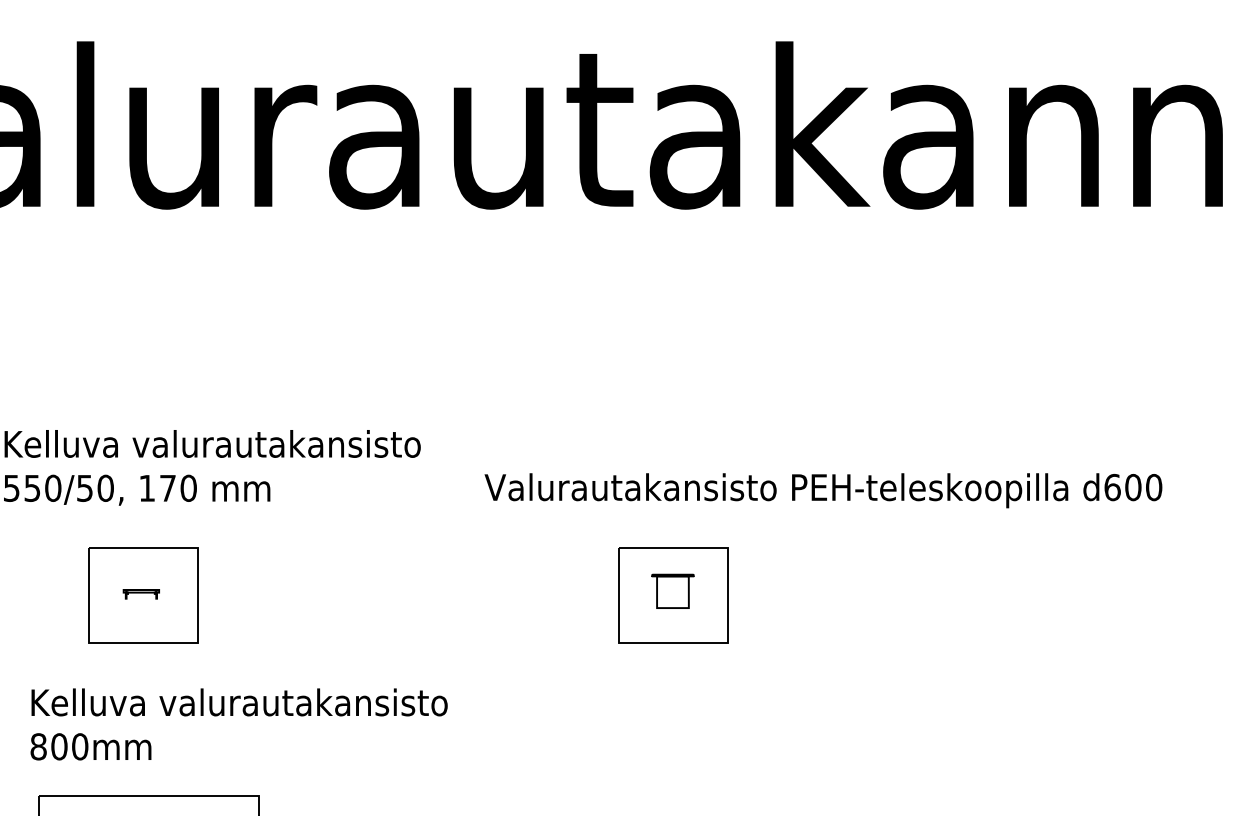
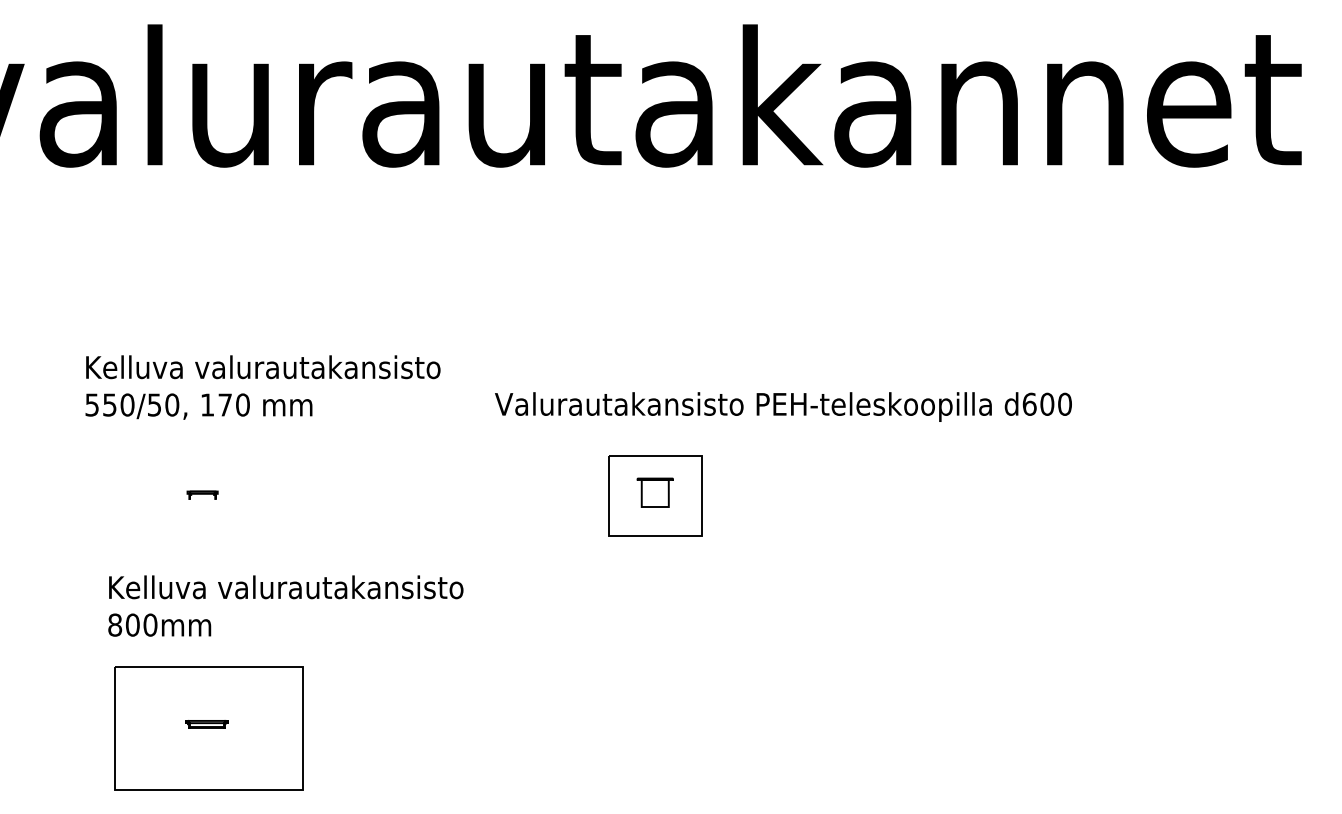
part: (143, 594) -> (204, 495), removed

